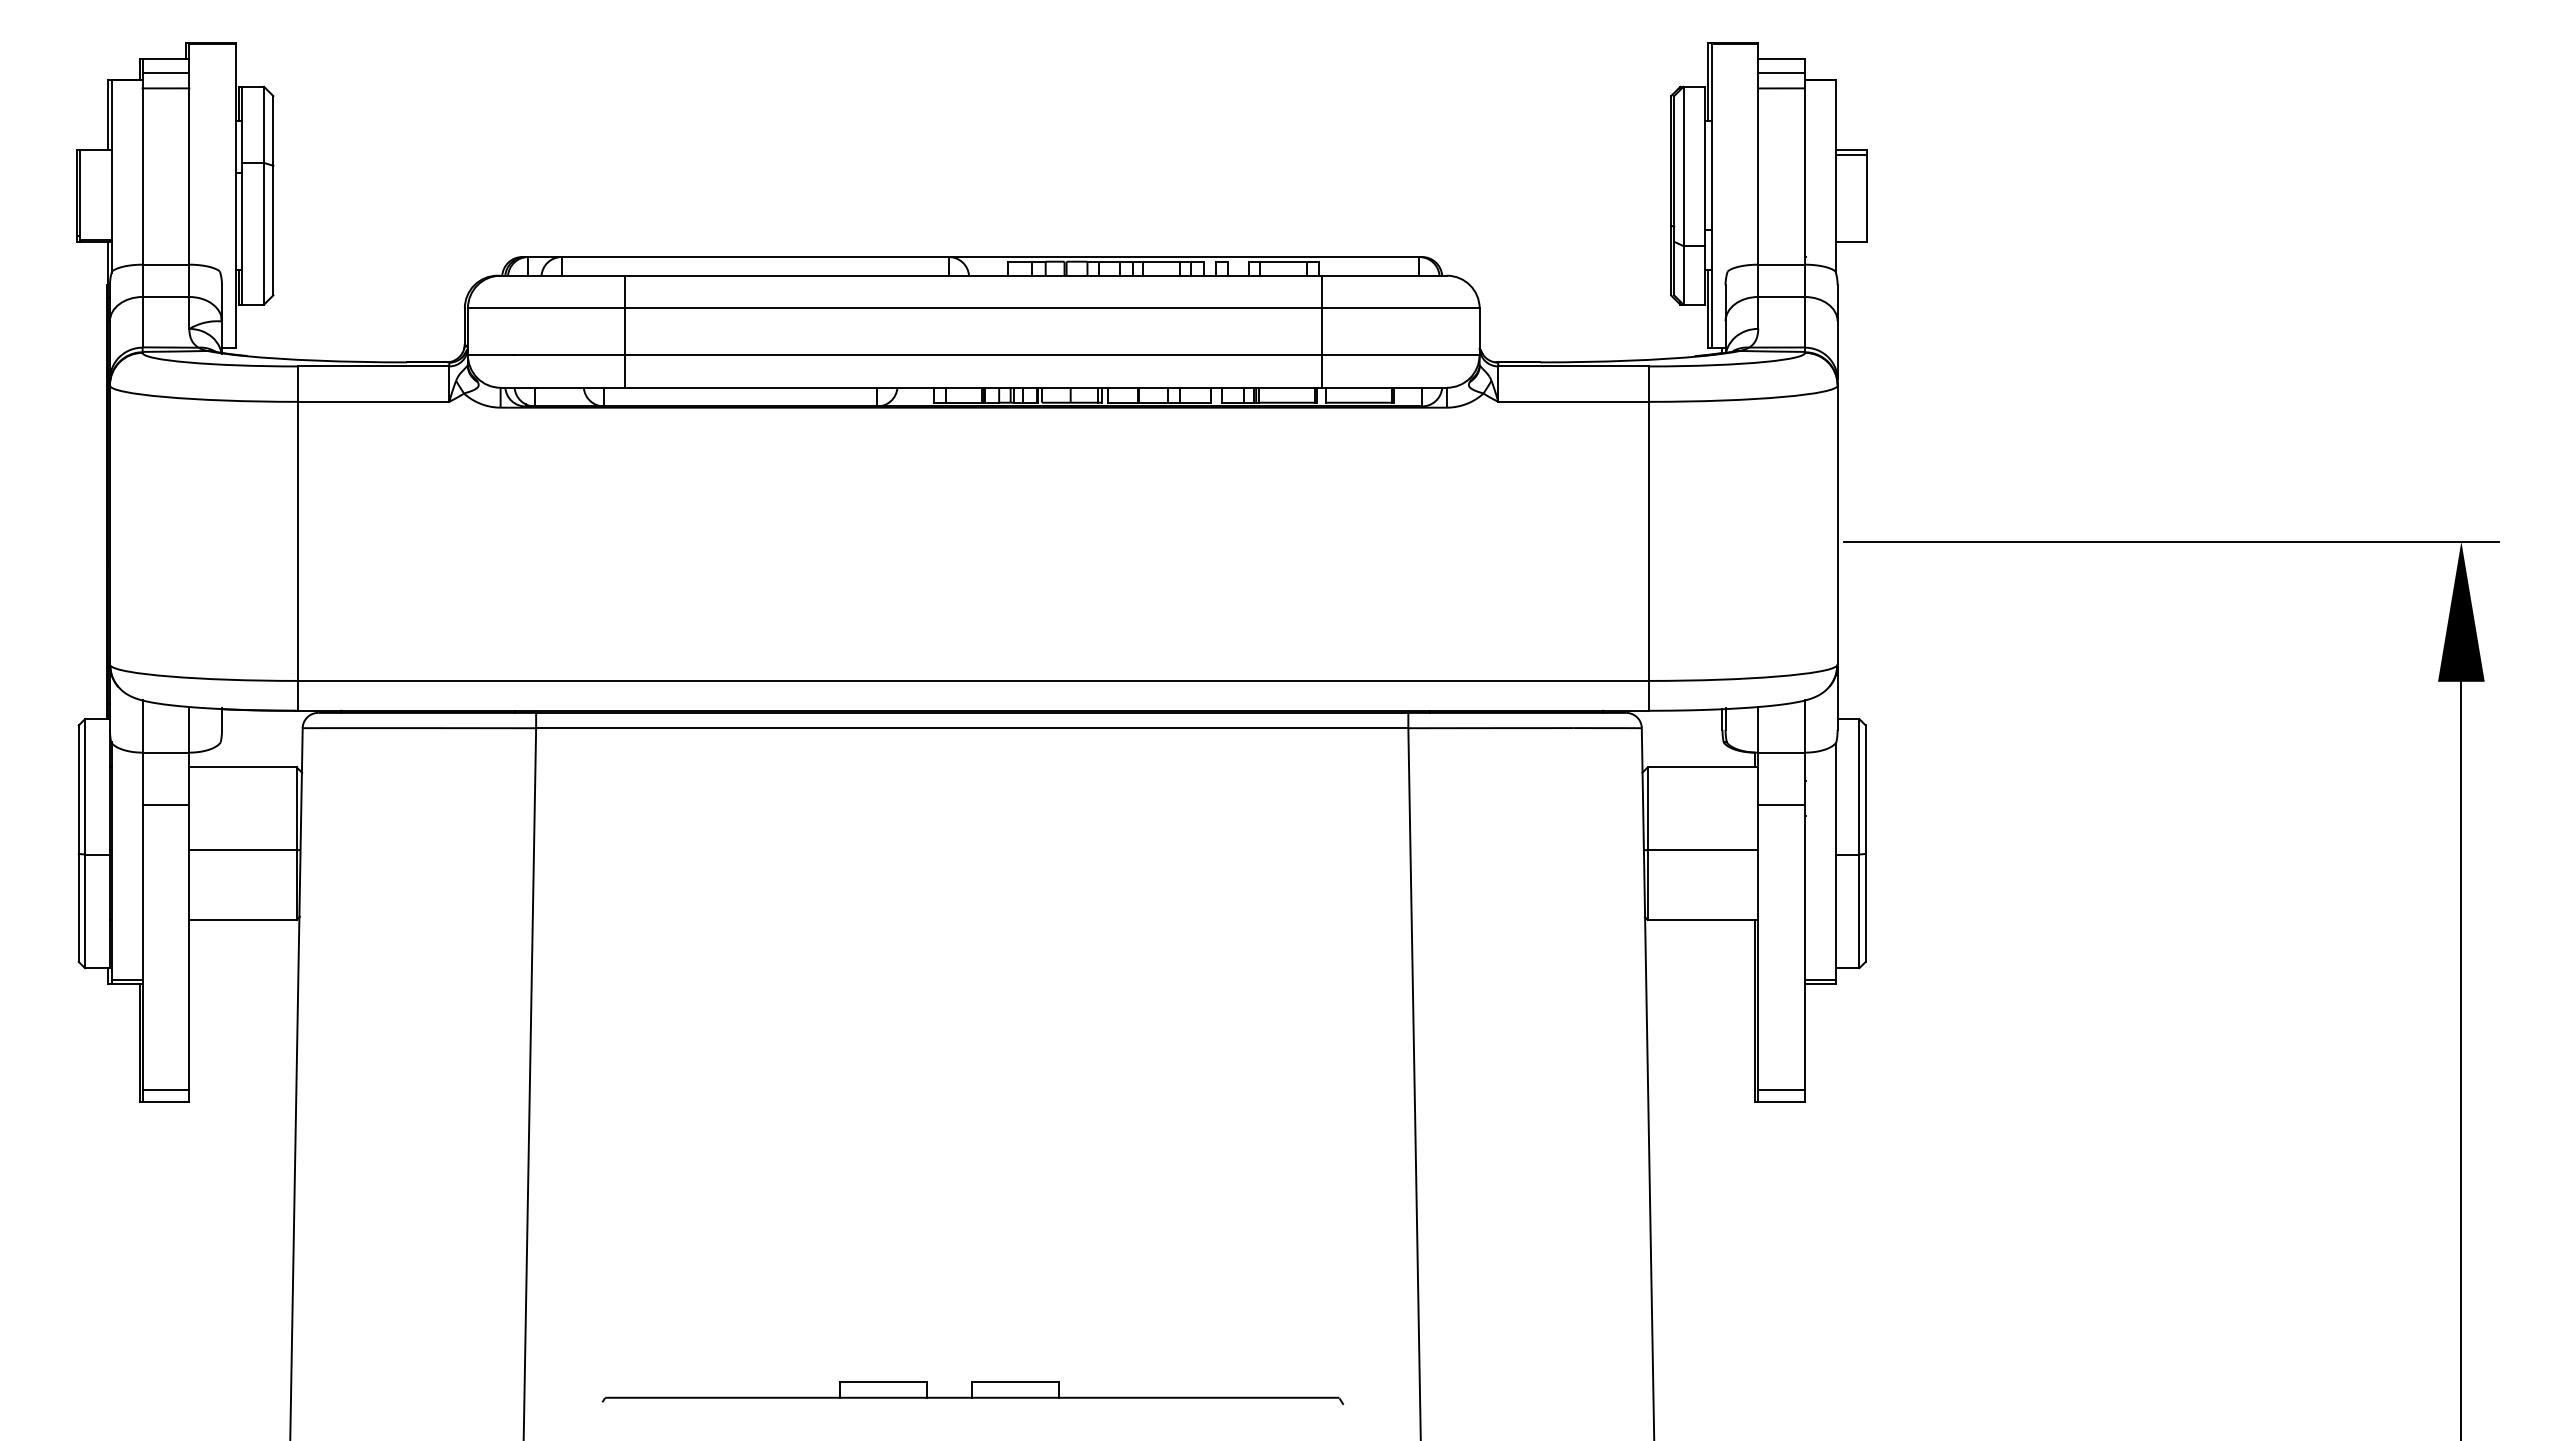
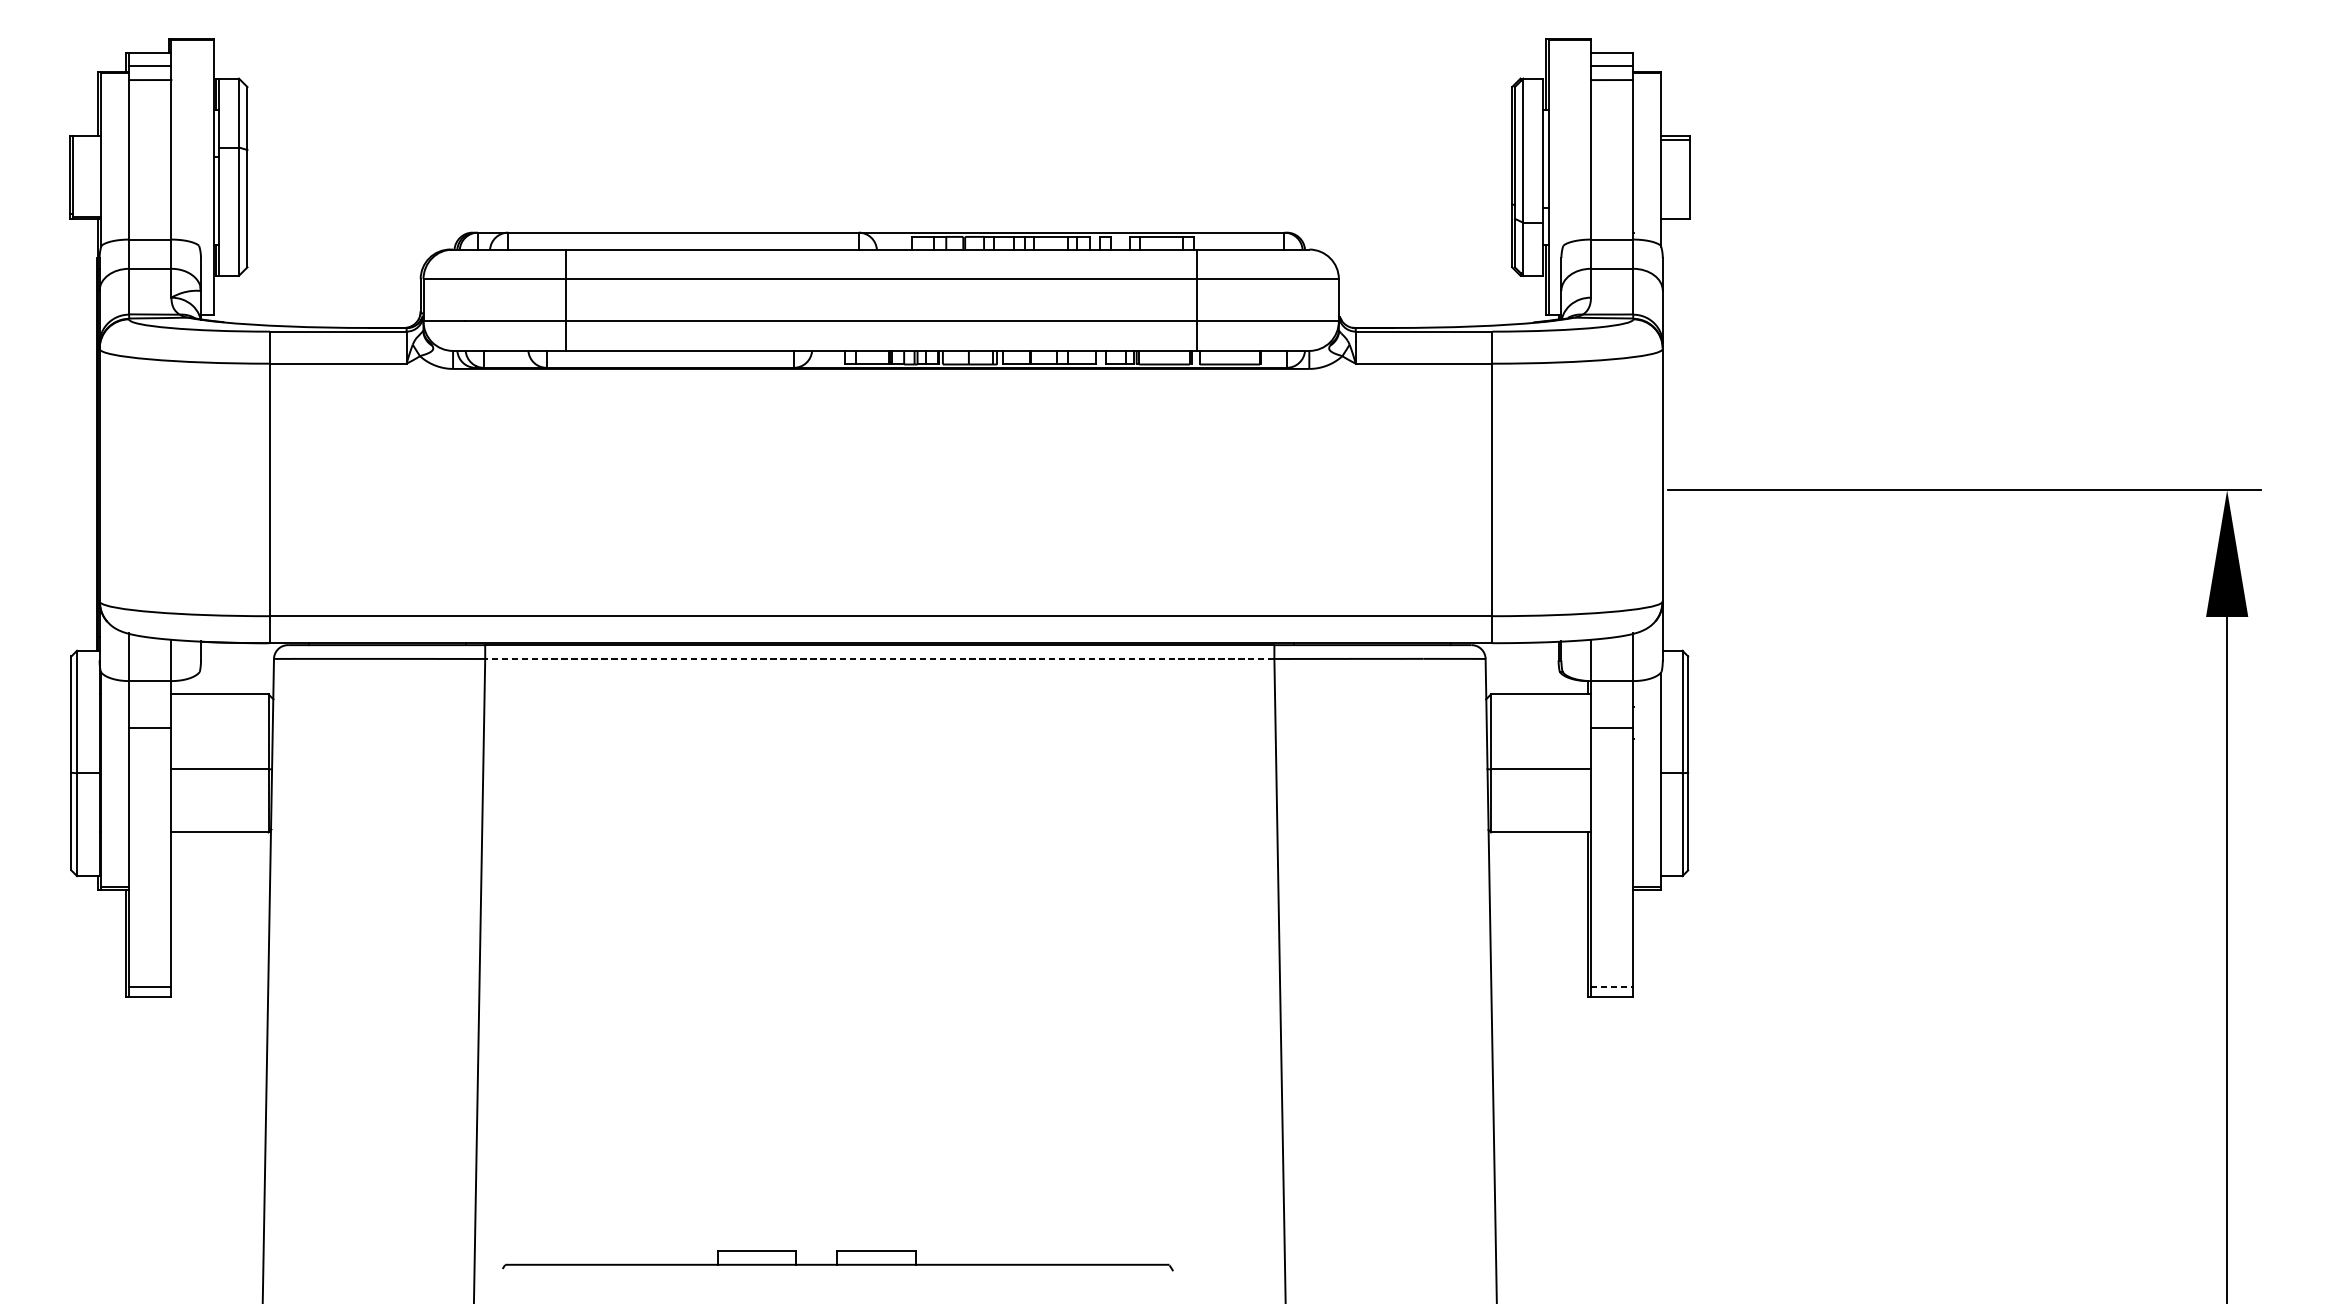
line: (971, 728) -> (879, 659), solid -> dashed
line: (1782, 1090) -> (1612, 986), solid -> dashed
part: (972, 1392) -> (837, 1260), moved

